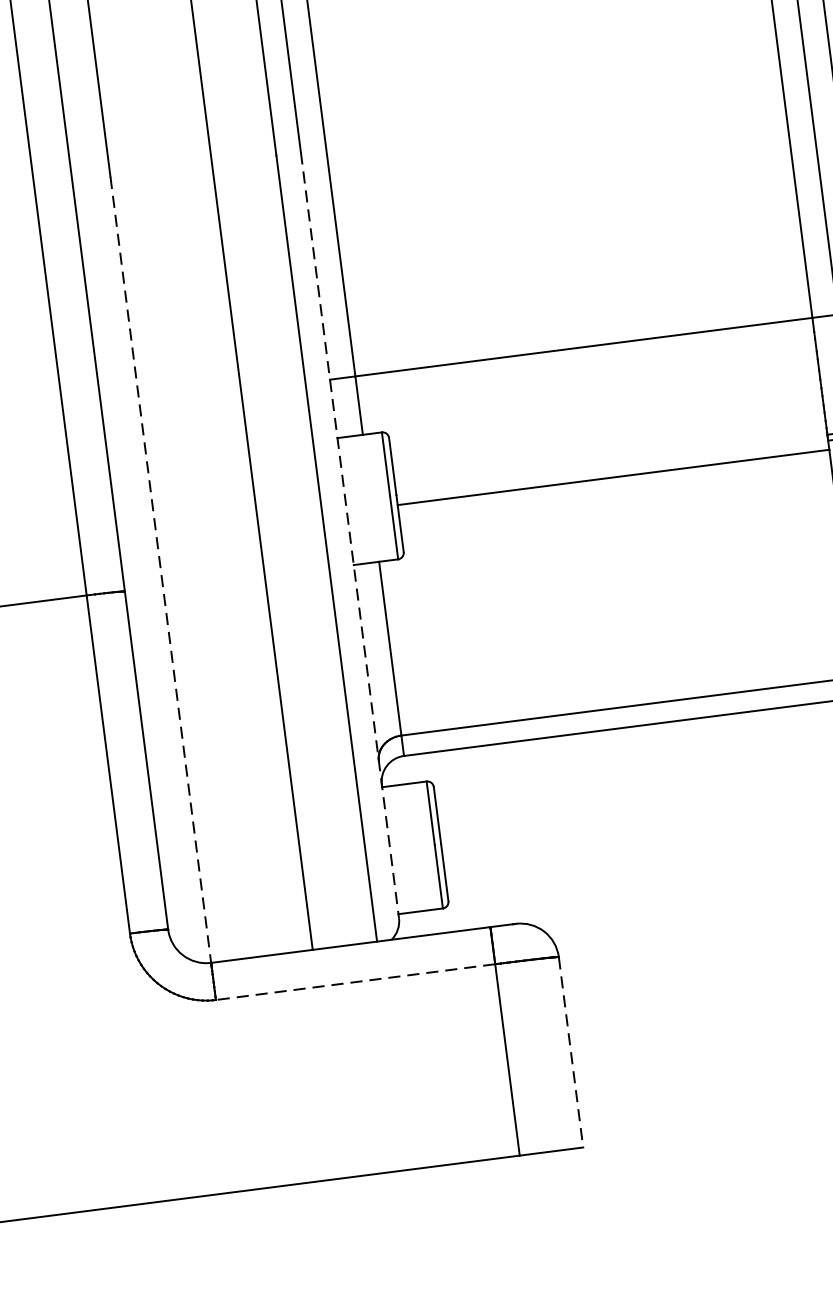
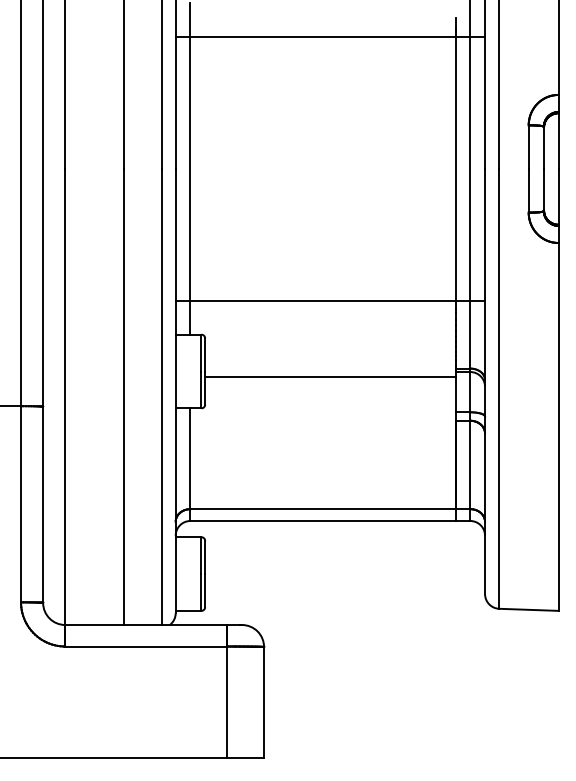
line: (349, 536) -> (175, 391), dashed -> solid
line: (161, 570) -> (65, 397), dashed -> solid
line: (354, 982) -> (145, 646), dashed -> solid
line: (571, 1052) -> (264, 702), dashed -> solid

